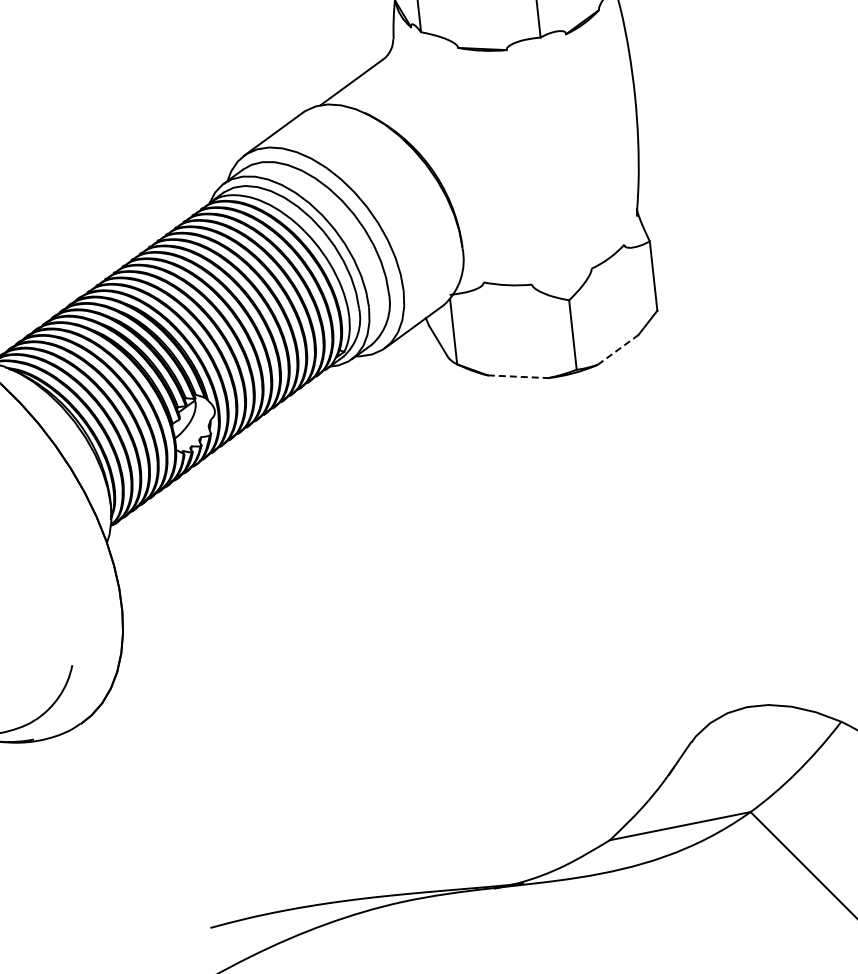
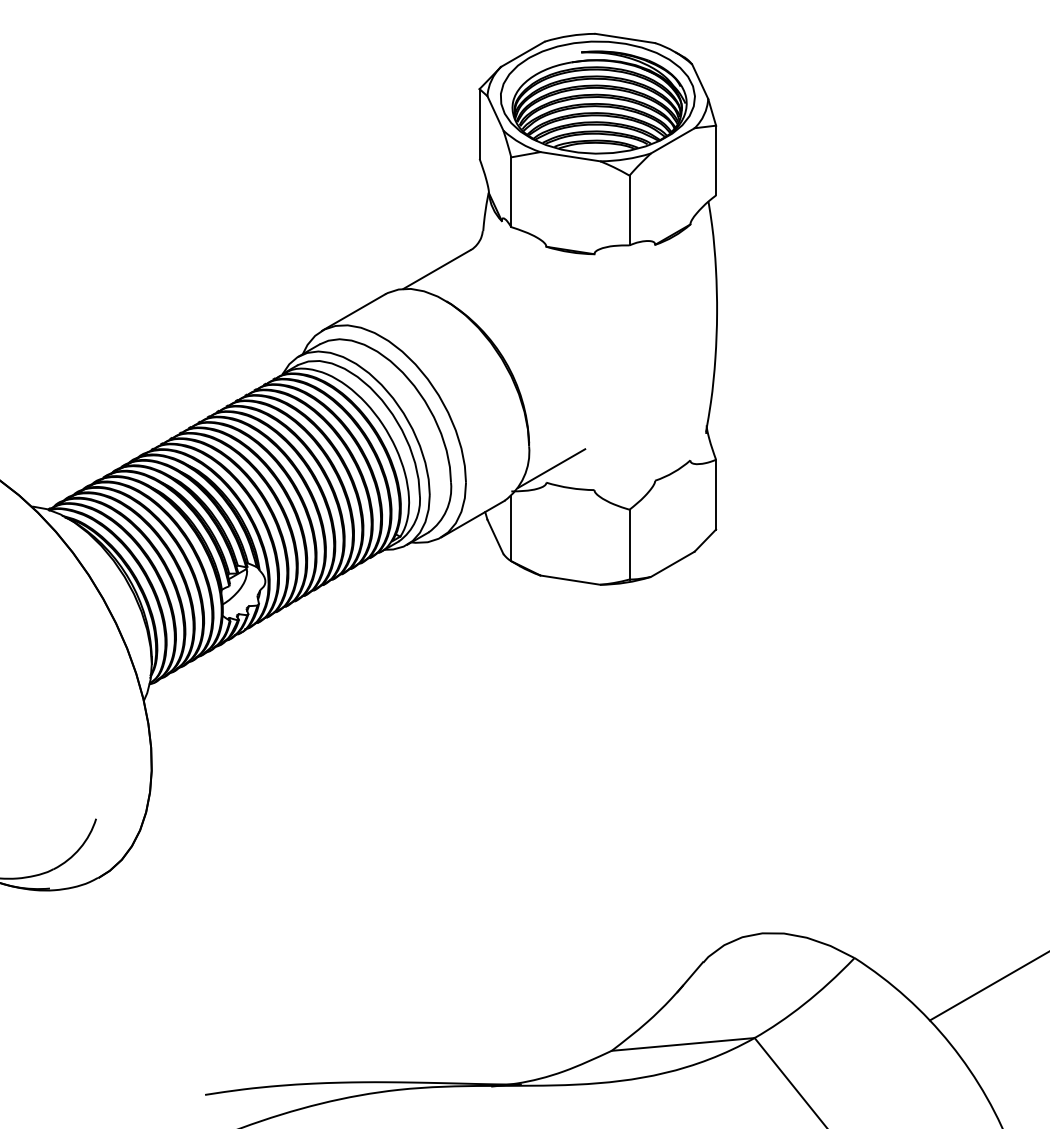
line: (487, 267) -> (551, 468), added
line: (618, 350) -> (673, 564), dashed -> solid
line: (518, 377) -> (570, 580), dashed -> solid

